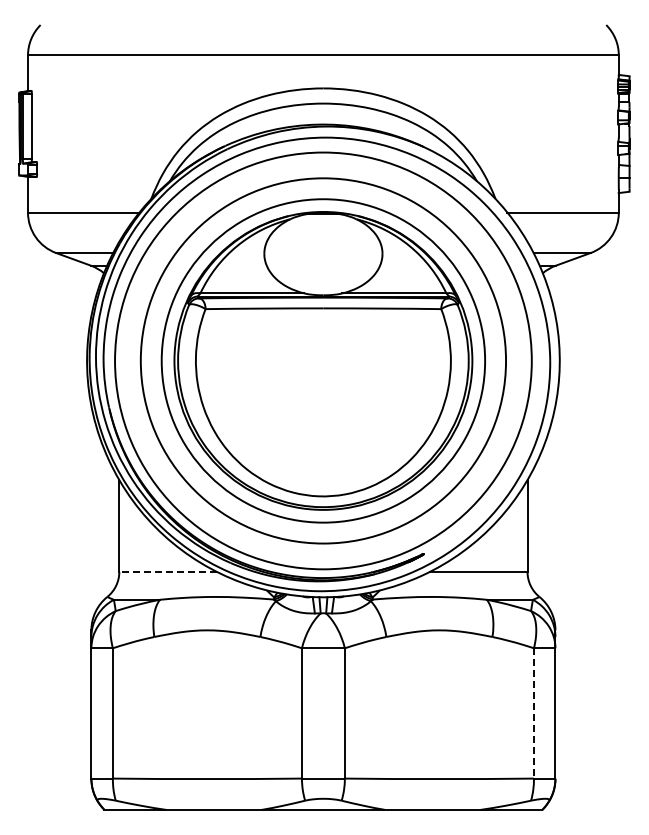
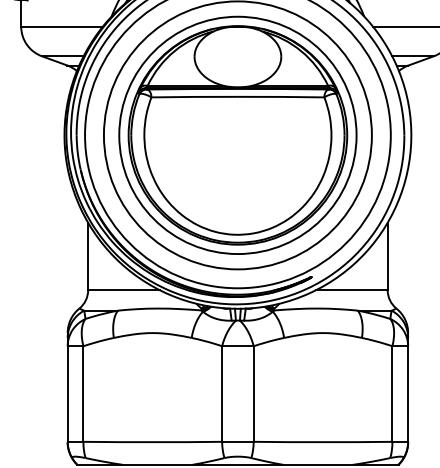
line: (168, 571) -> (124, 289), dashed -> solid
line: (533, 713) -> (392, 394), dashed -> solid

